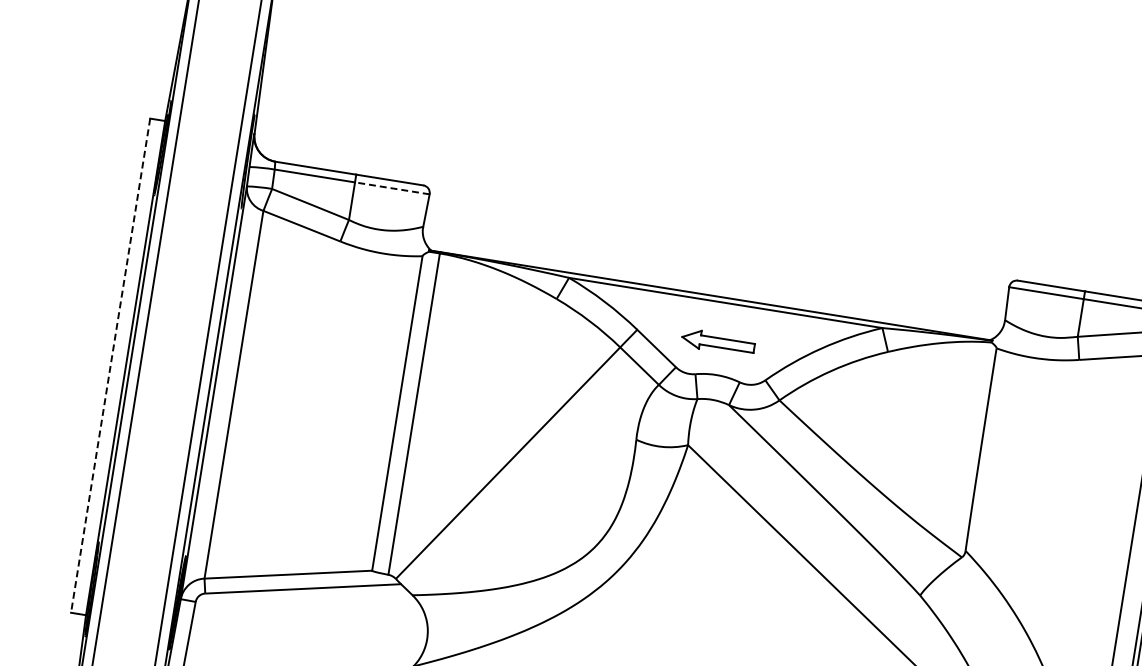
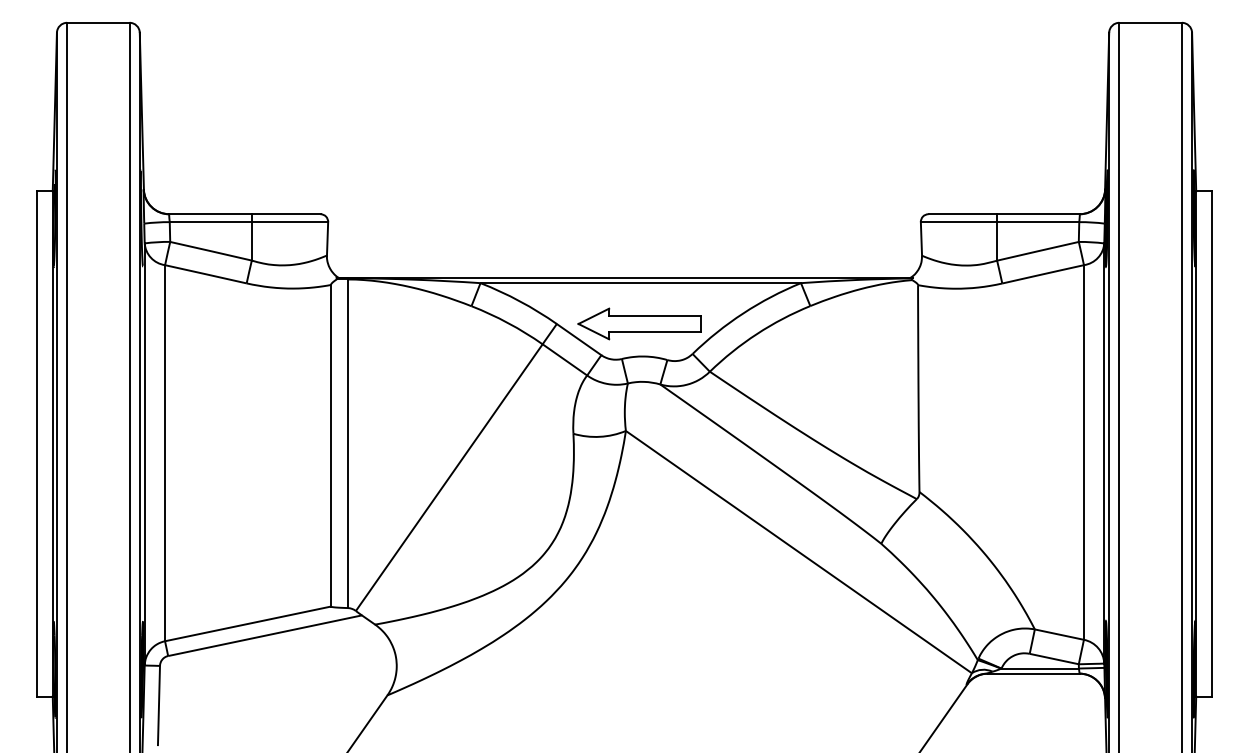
line: (391, 188) -> (289, 222), dashed -> solid
part: (718, 342) -> (639, 323), size x1.67
line: (110, 365) -> (37, 443), dashed -> solid

